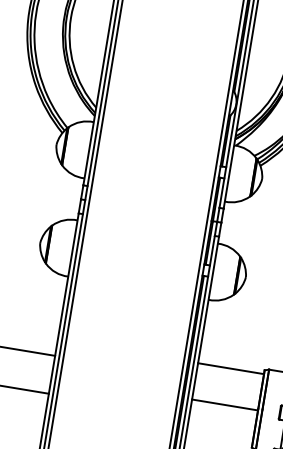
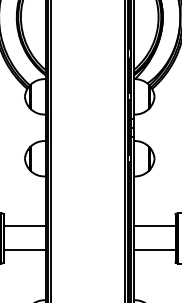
line: (230, 368) -> (154, 226), moved
line: (224, 405) -> (154, 250), moved

